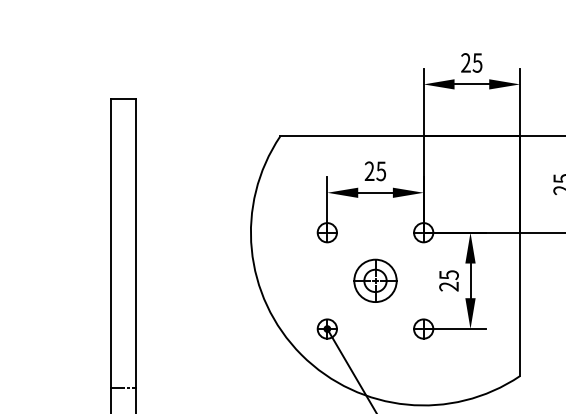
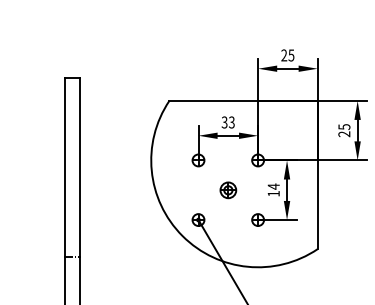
text: (374, 171) -> (227, 122), 25 -> 33
text: (448, 279) -> (273, 189), 25 -> 14
part: (375, 281) -> (228, 190), size x0.6

